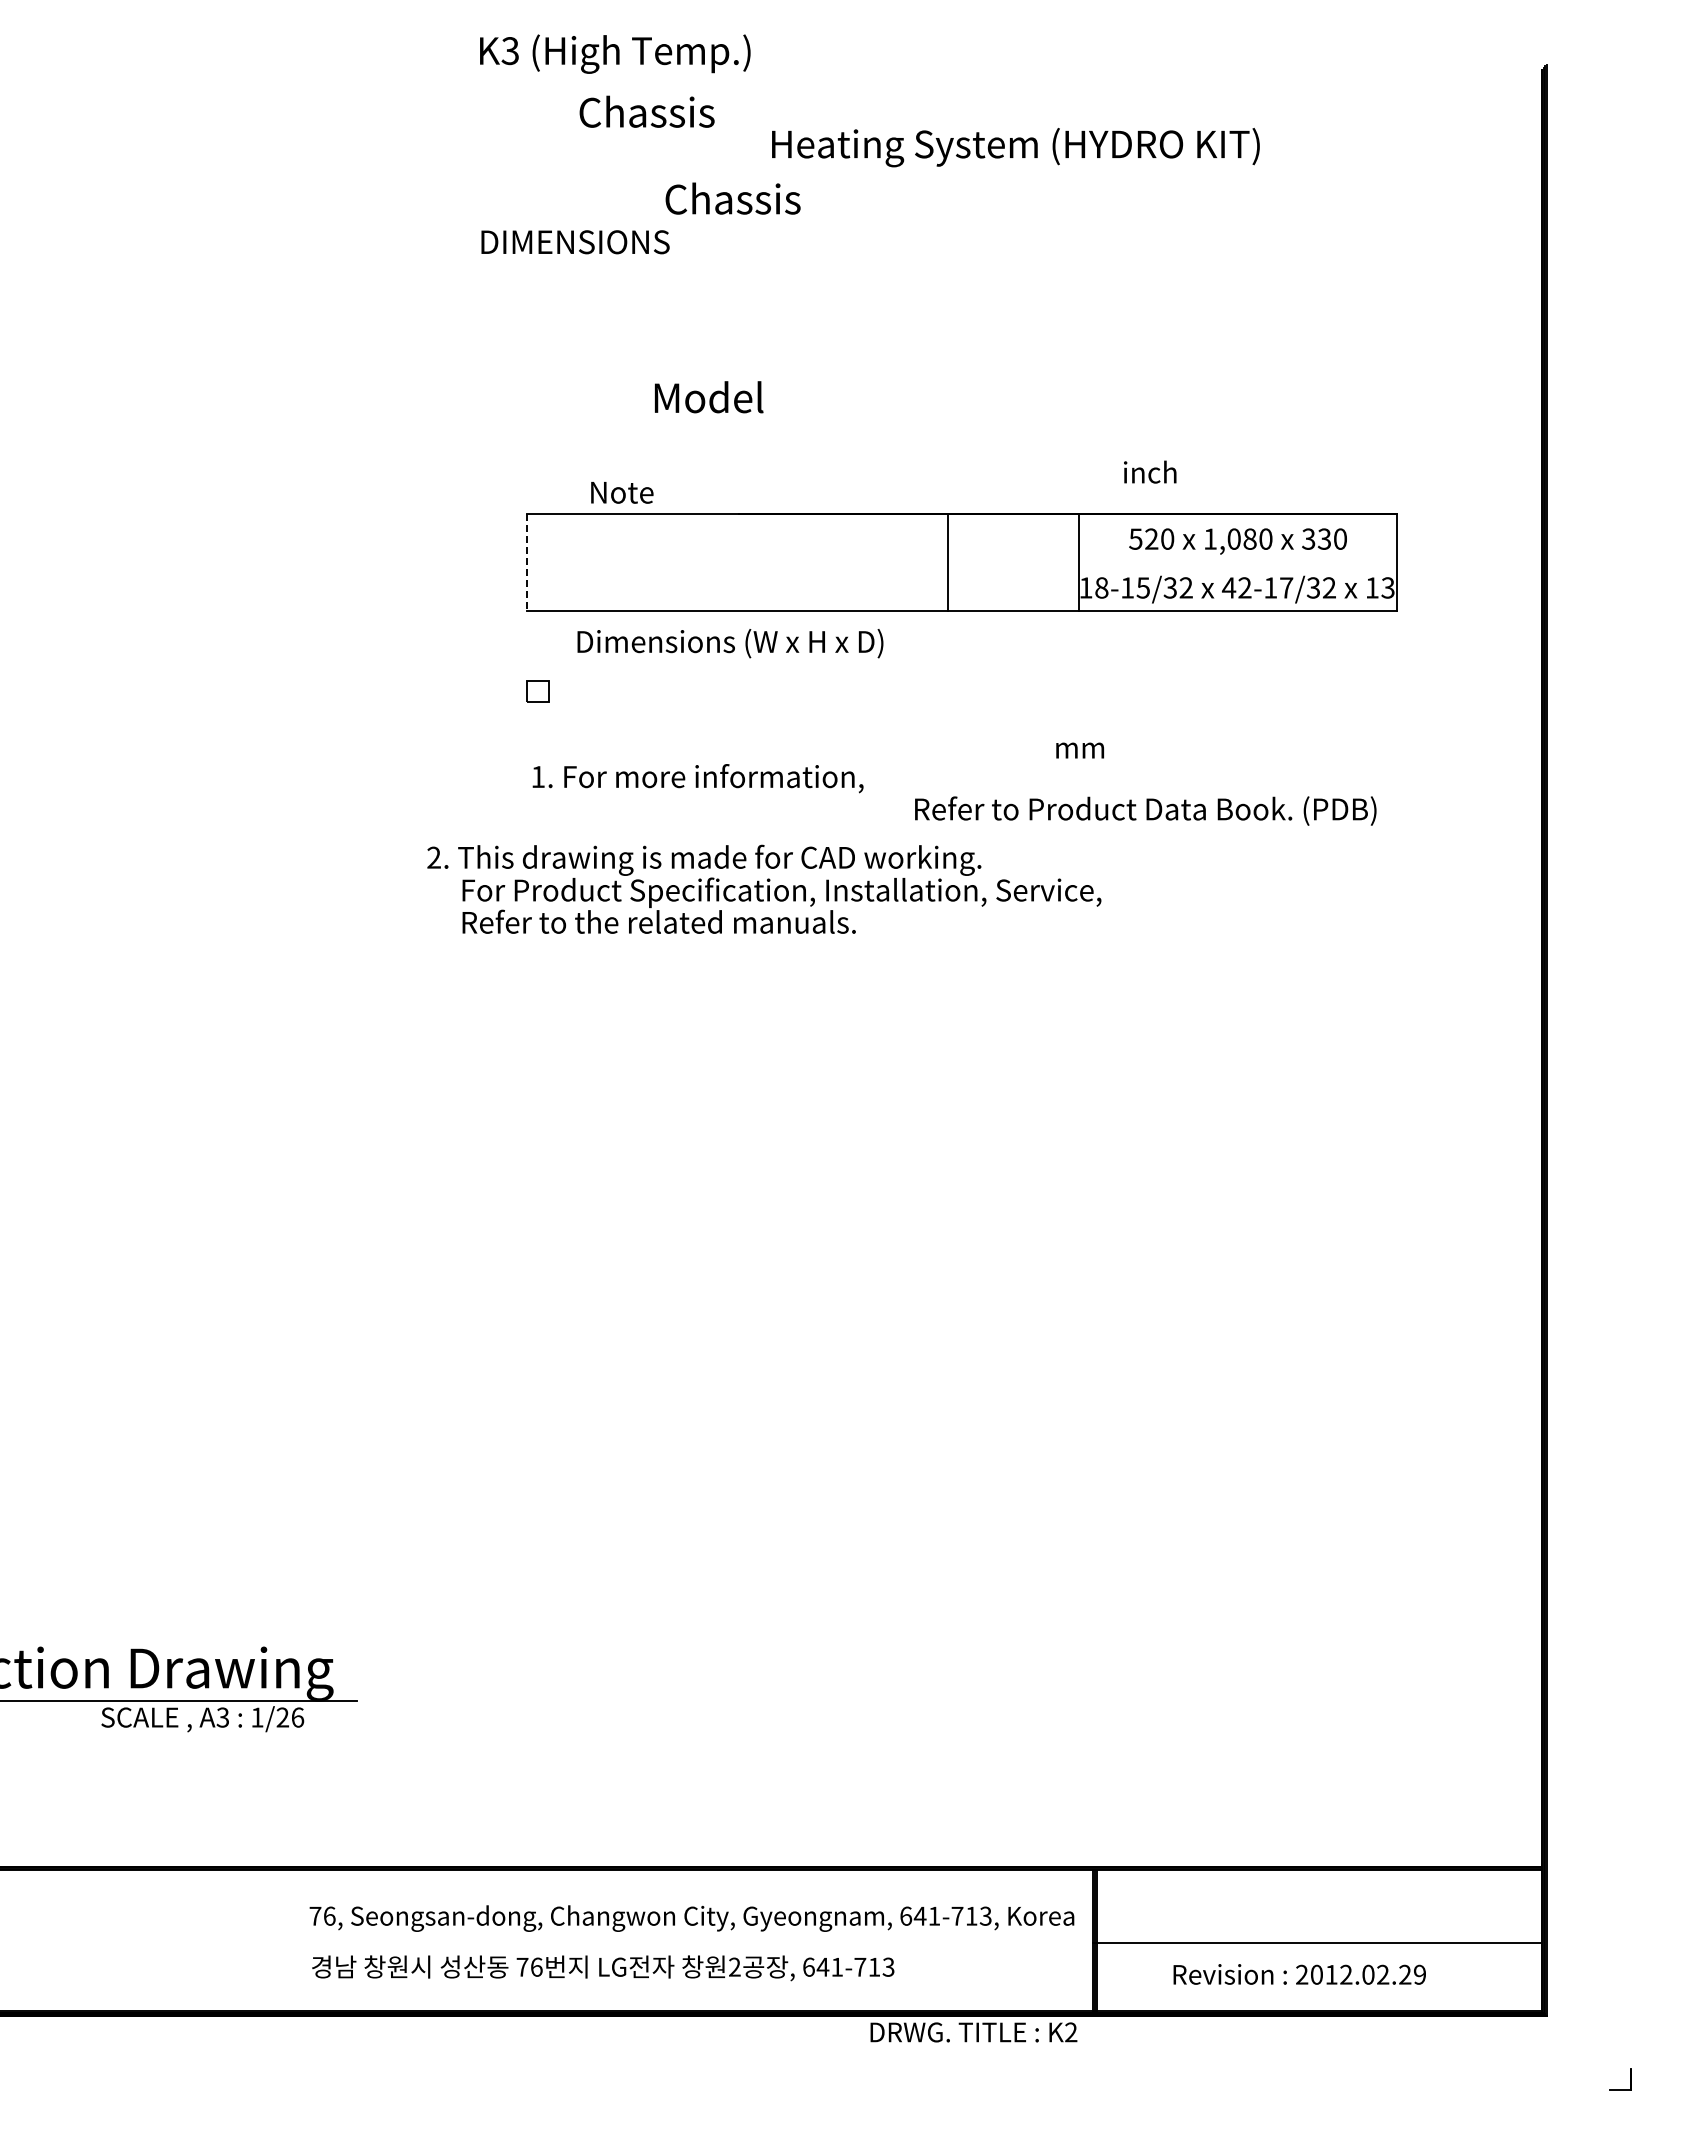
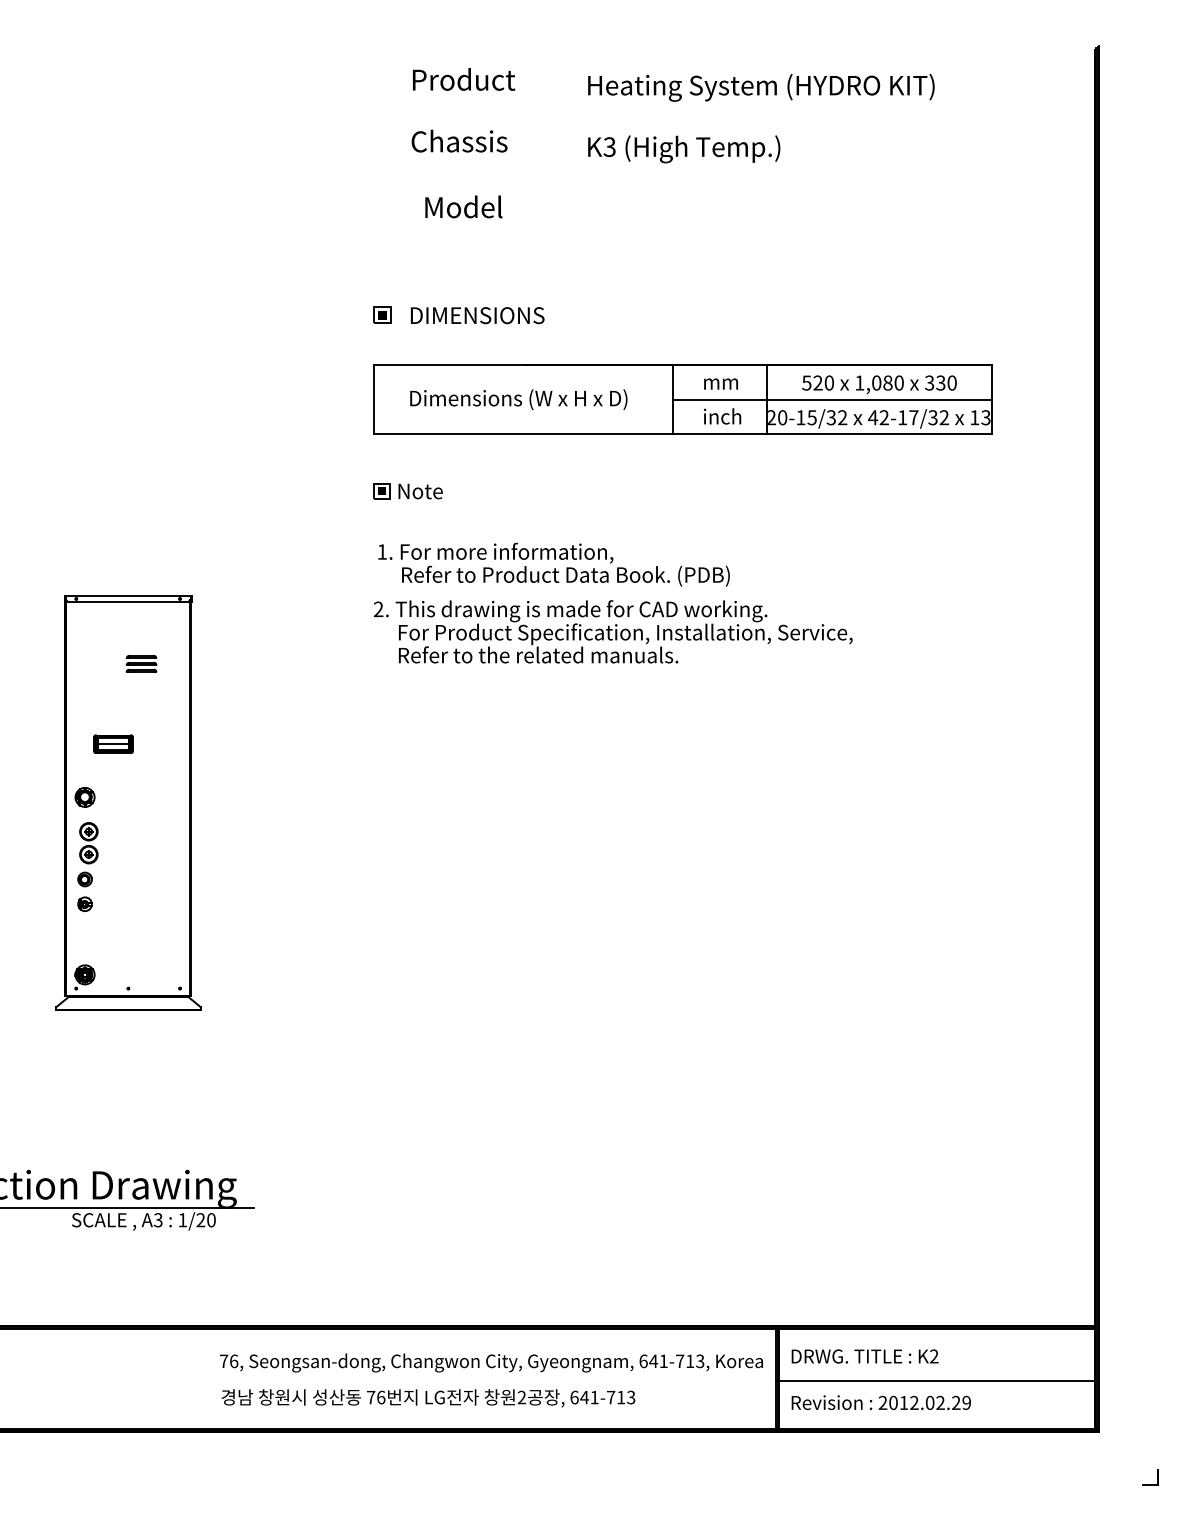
text: (615, 53) -> (684, 148), moved
text: (652, 111) -> (463, 79), Chassis -> Product
text: (1015, 147) -> (761, 87), moved
text: (732, 198) -> (459, 141), moved
text: (575, 242) -> (477, 315), moved
text: (709, 397) -> (464, 207), moved
part: (538, 443) -> (382, 315), added
text: (1150, 471) -> (722, 415), moved
text: (622, 492) -> (420, 491), moved
line: (527, 562) -> (374, 399), dashed -> solid
line: (1171, 562) -> (832, 399), added
text: (1094, 587) -> (777, 417), 18-15/32 -> 20-15/32
text: (730, 643) -> (518, 399), moved
fill: (537, 691) -> (381, 491), added
text: (1079, 750) -> (720, 384), moved
text: (1145, 810) -> (565, 575), moved
text: (764, 888) -> (613, 631), moved
part: (180, 1130) -> (128, 803), added
text: (297, 1717) -> (211, 1220), 1/26 -> 1/20
text: (1299, 1974) -> (881, 1402), moved
text: (973, 2032) -> (864, 1356), moved

